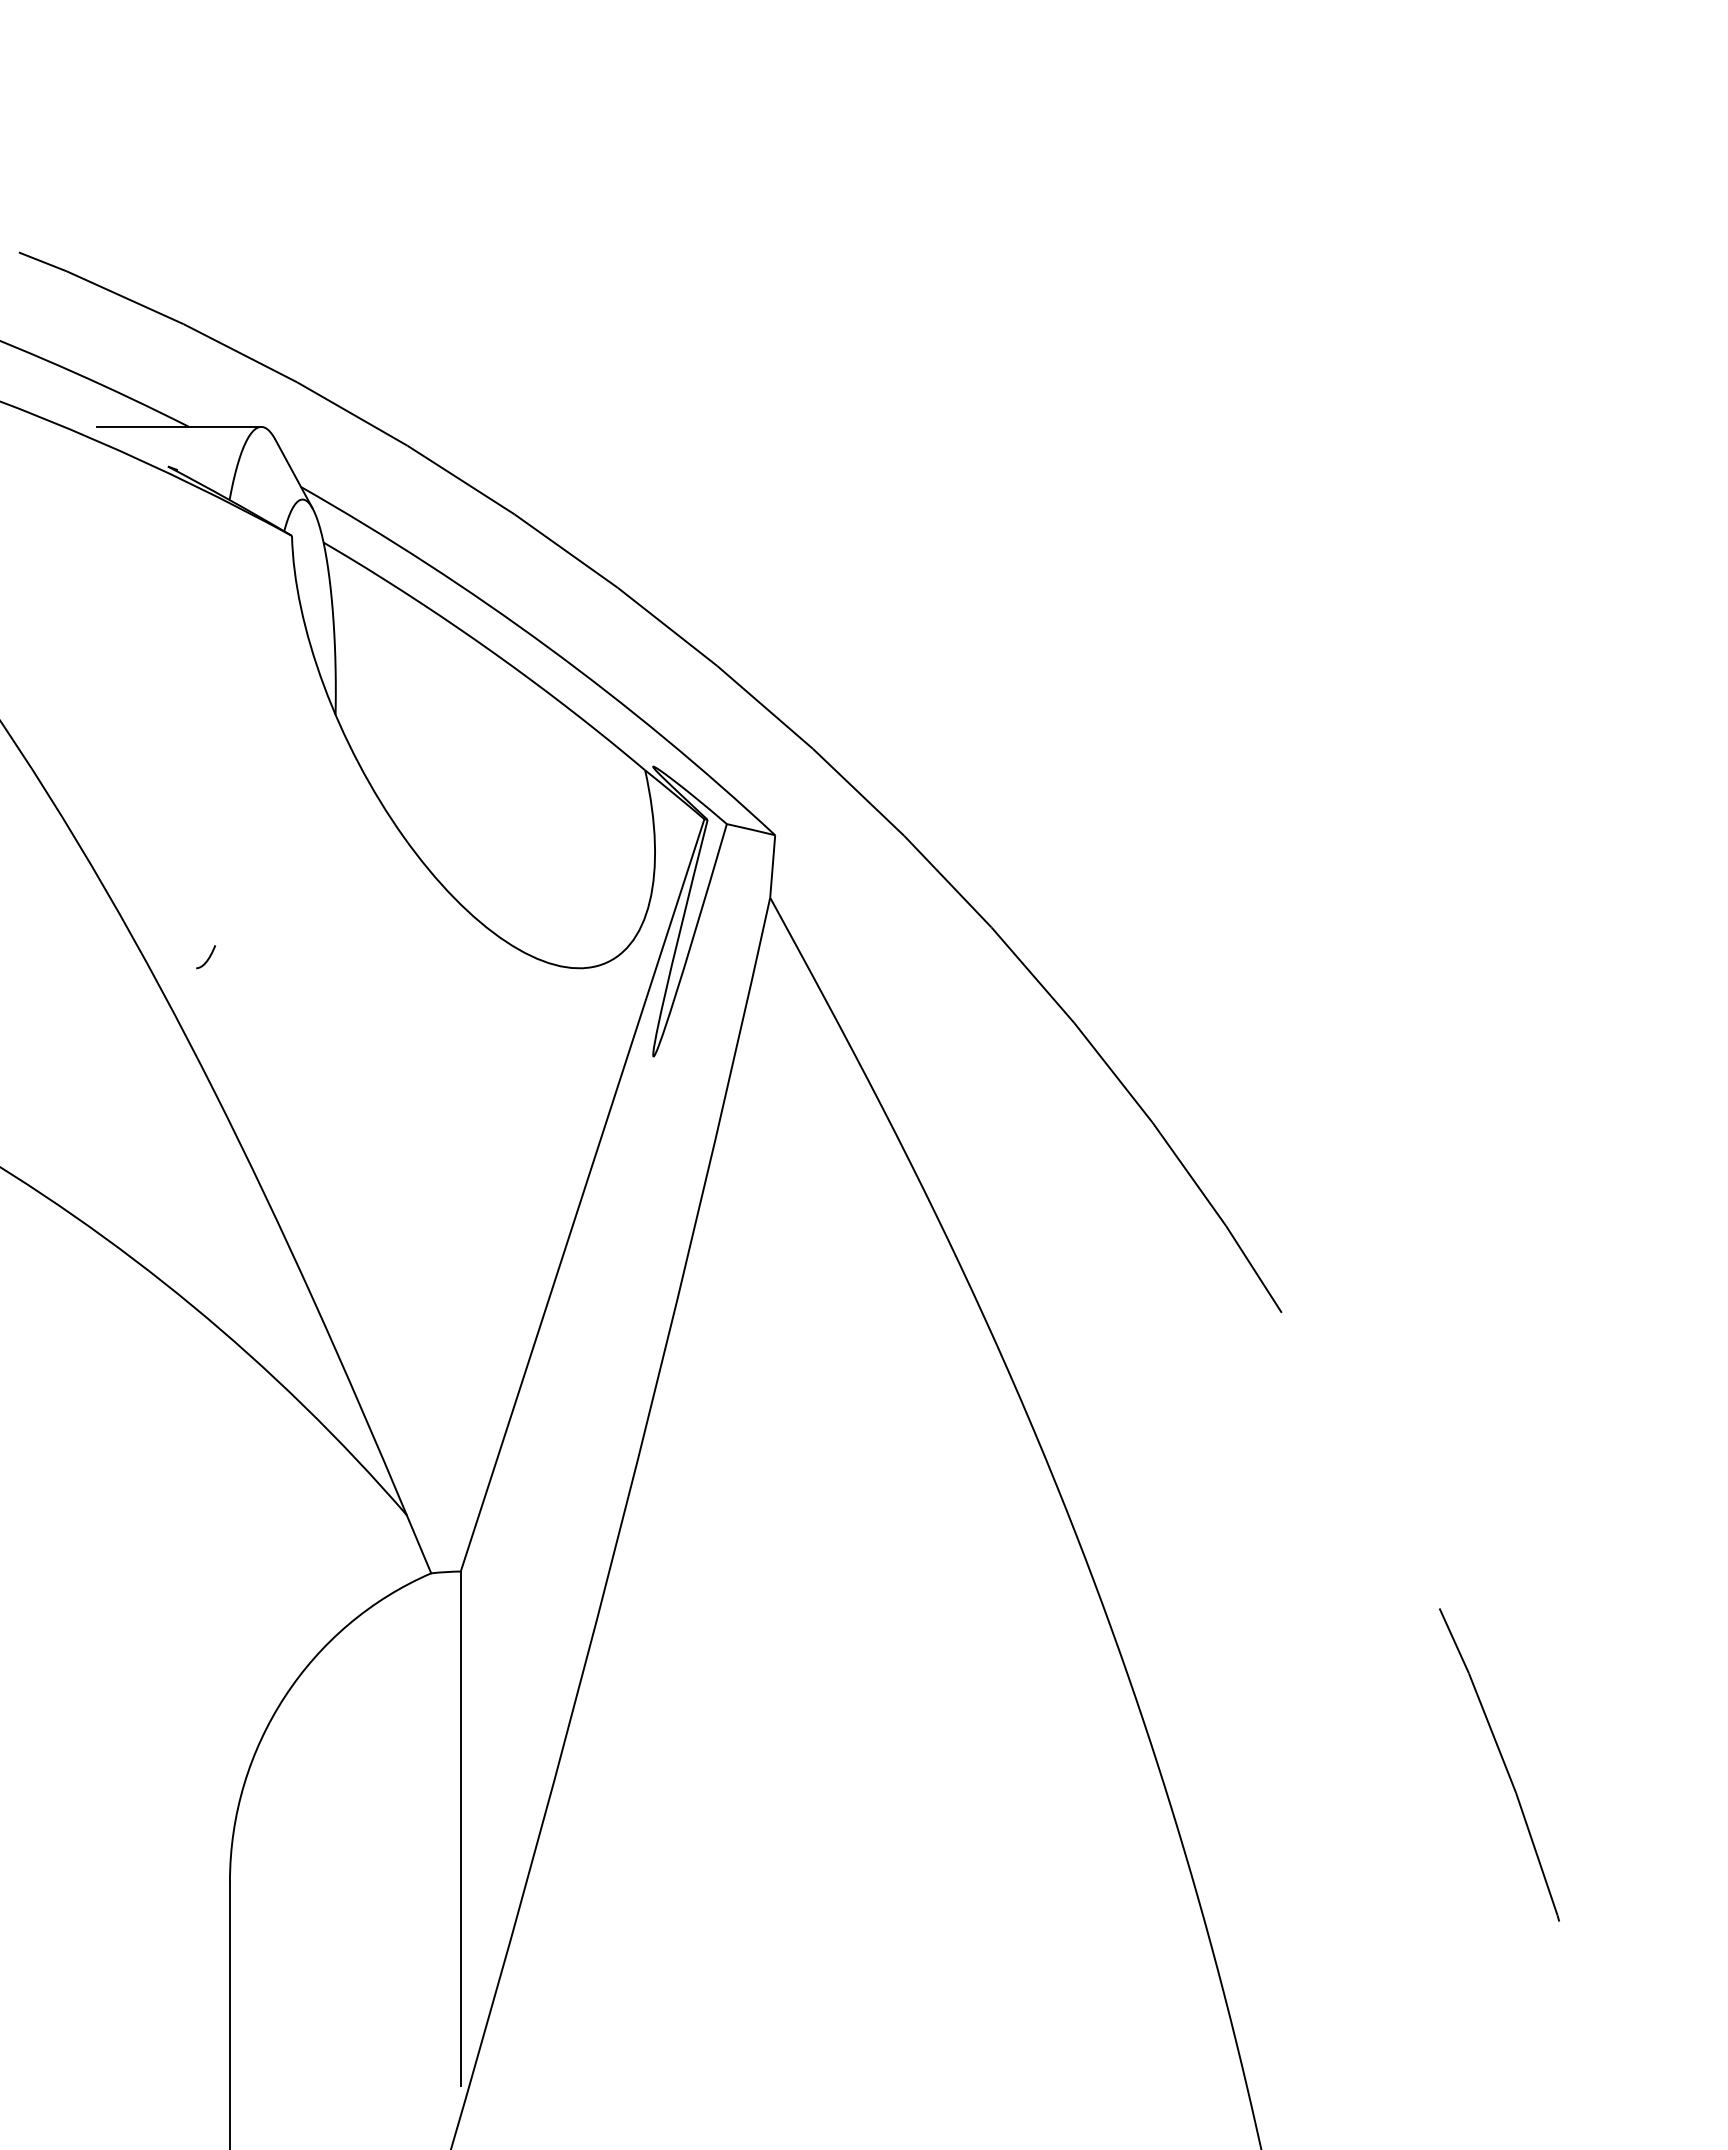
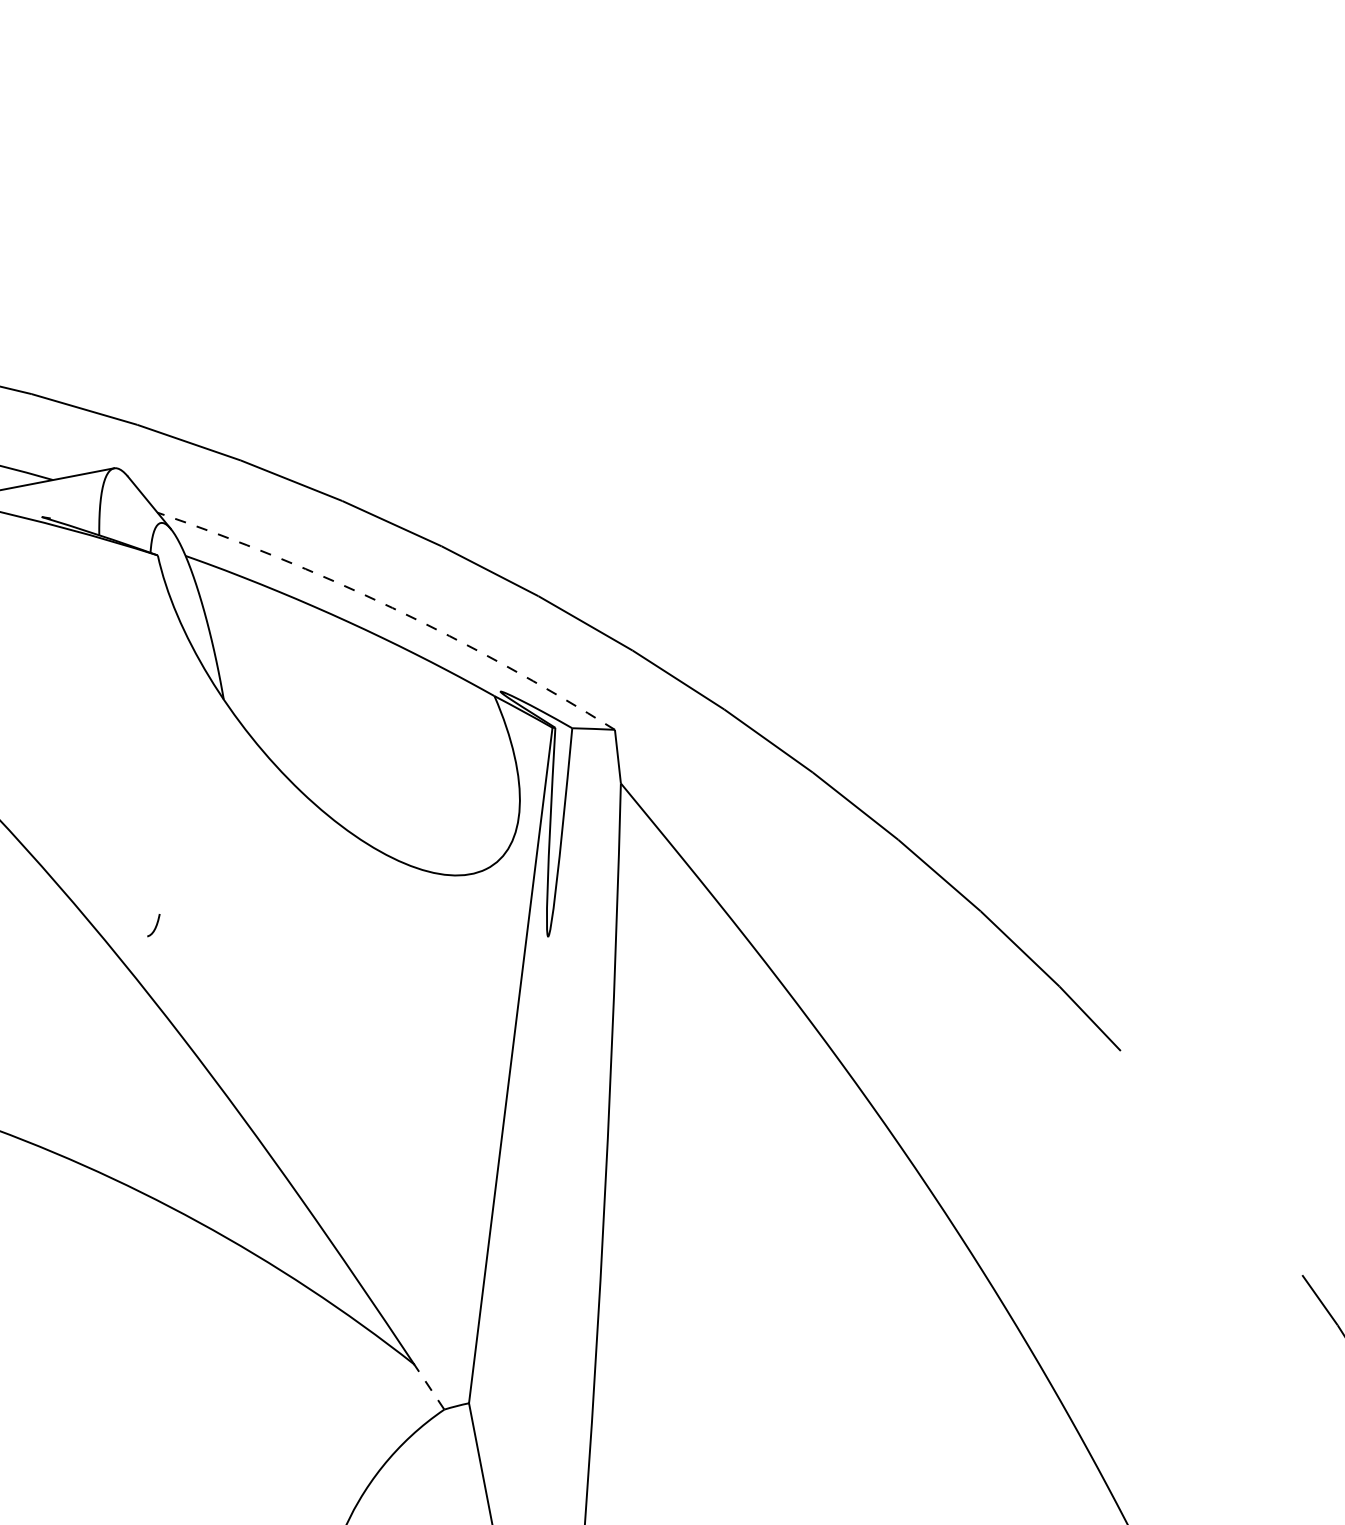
arc: (548, 647) -> (392, 608), solid -> dashed
line: (418, 1544) -> (428, 1387), solid -> dashed

